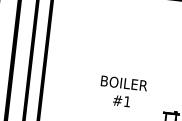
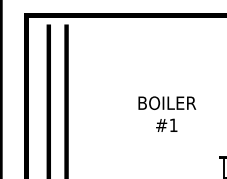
text: (123, 91) -> (167, 113), moved

